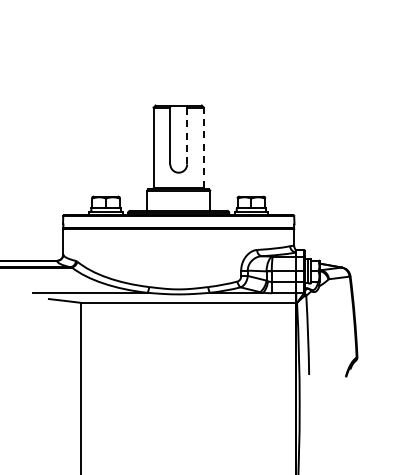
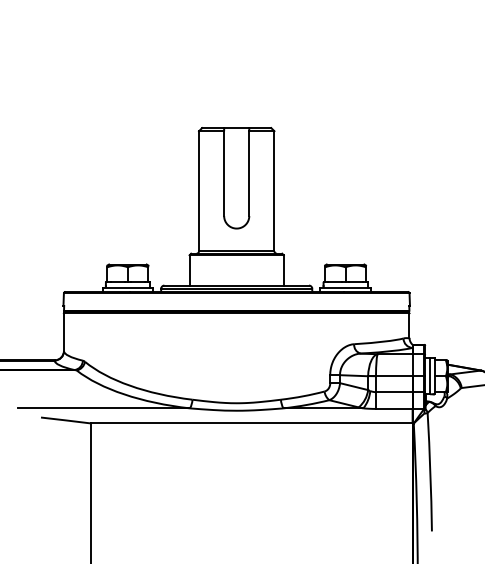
line: (187, 135) -> (249, 172), dashed -> solid
line: (203, 147) -> (273, 190), dashed -> solid

